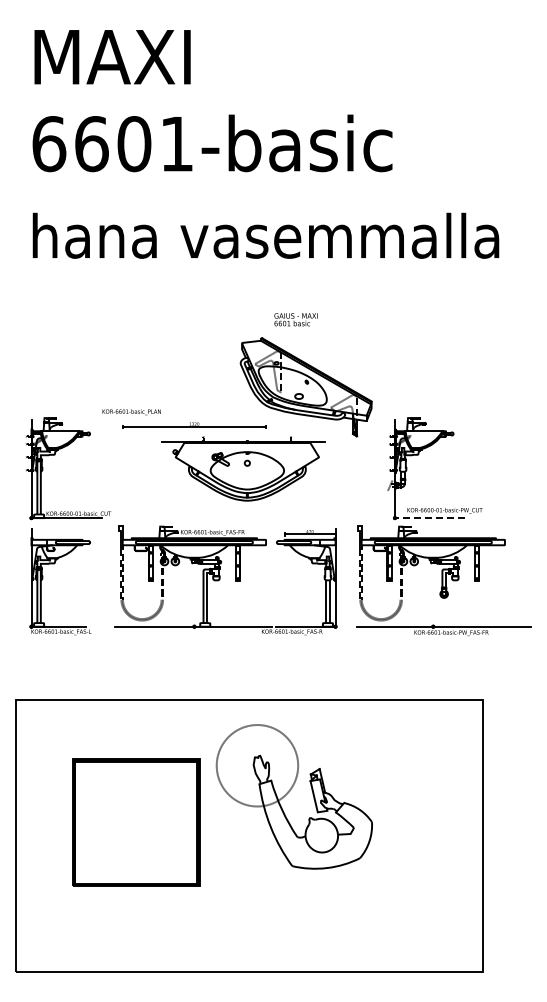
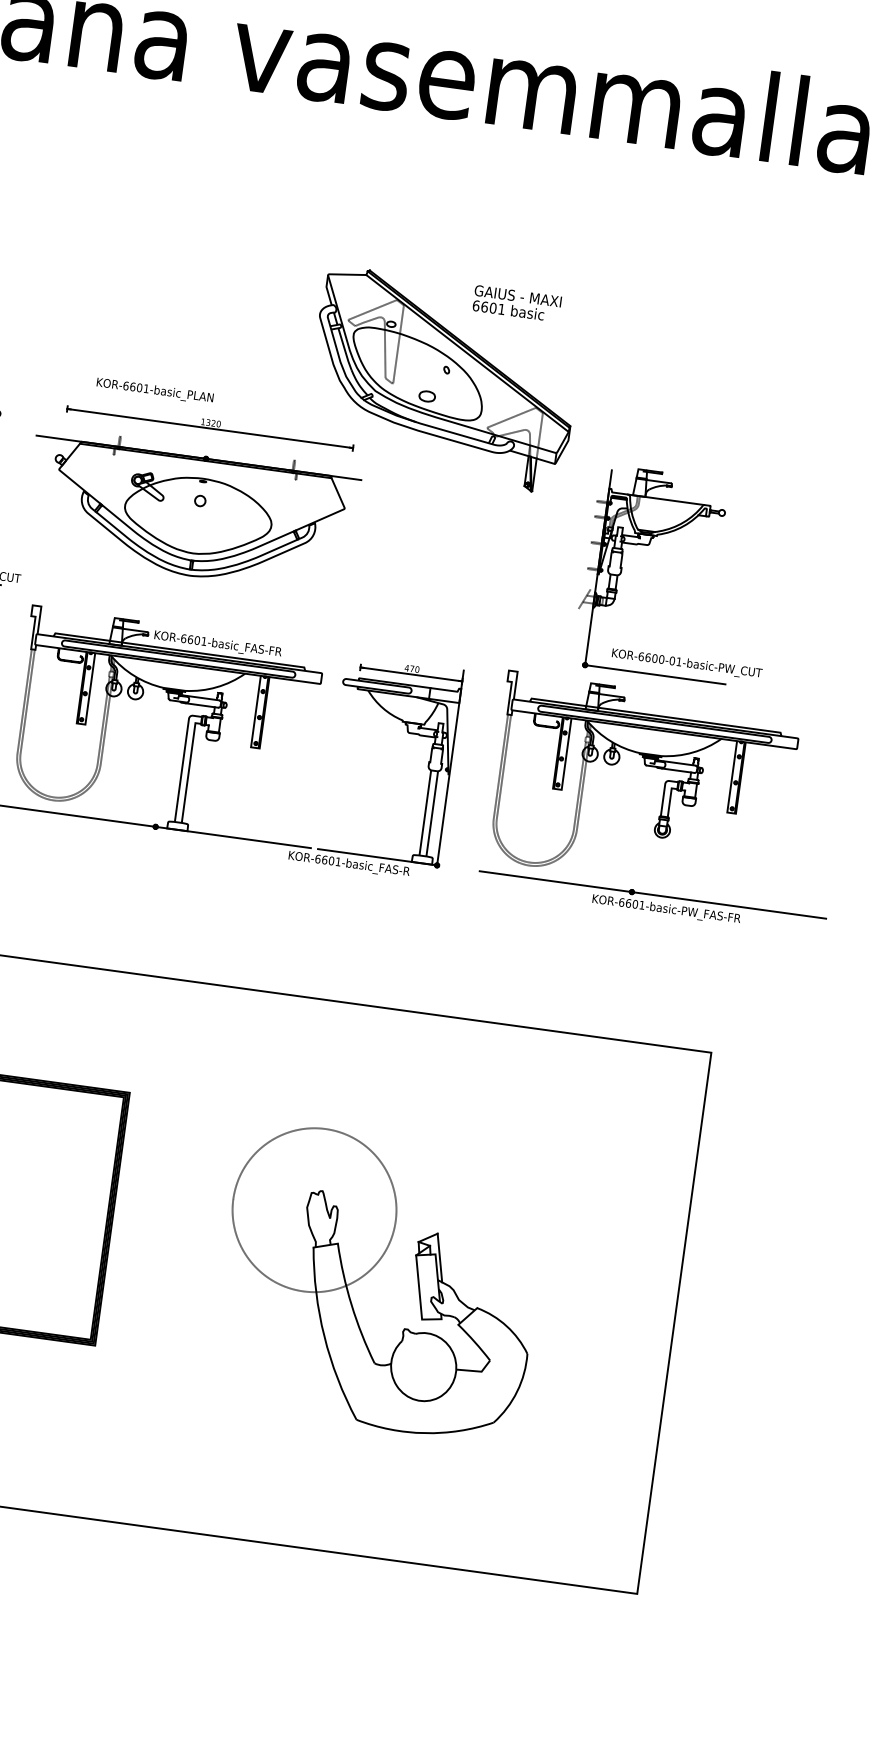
text: (295, 319) -> (516, 303), moved
text: (131, 412) -> (154, 391), moved
part: (243, 468) -> (191, 510), moved
line: (429, 518) -> (653, 675), dashed -> solid
part: (293, 796) -> (377, 1281), moved

